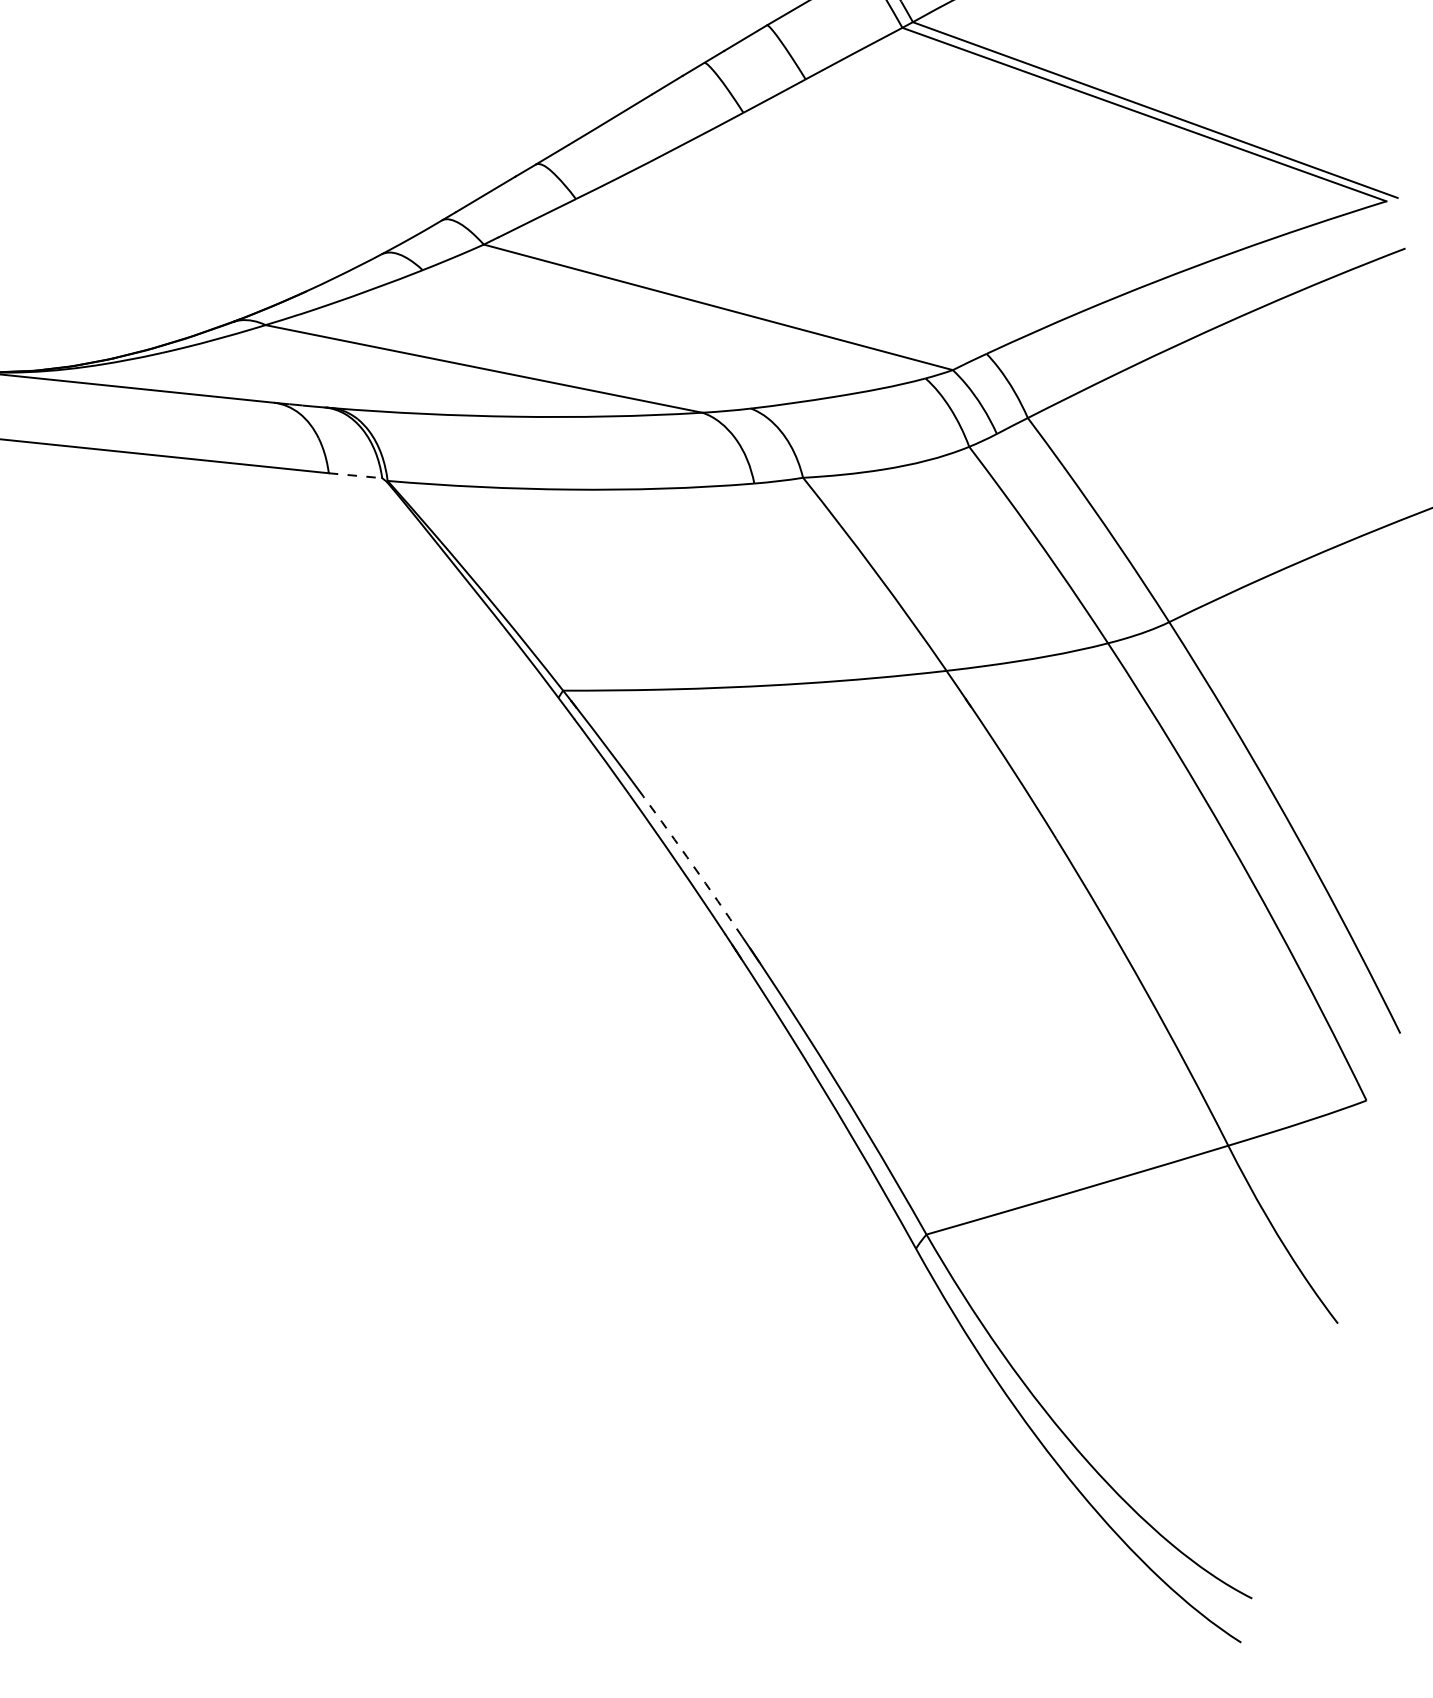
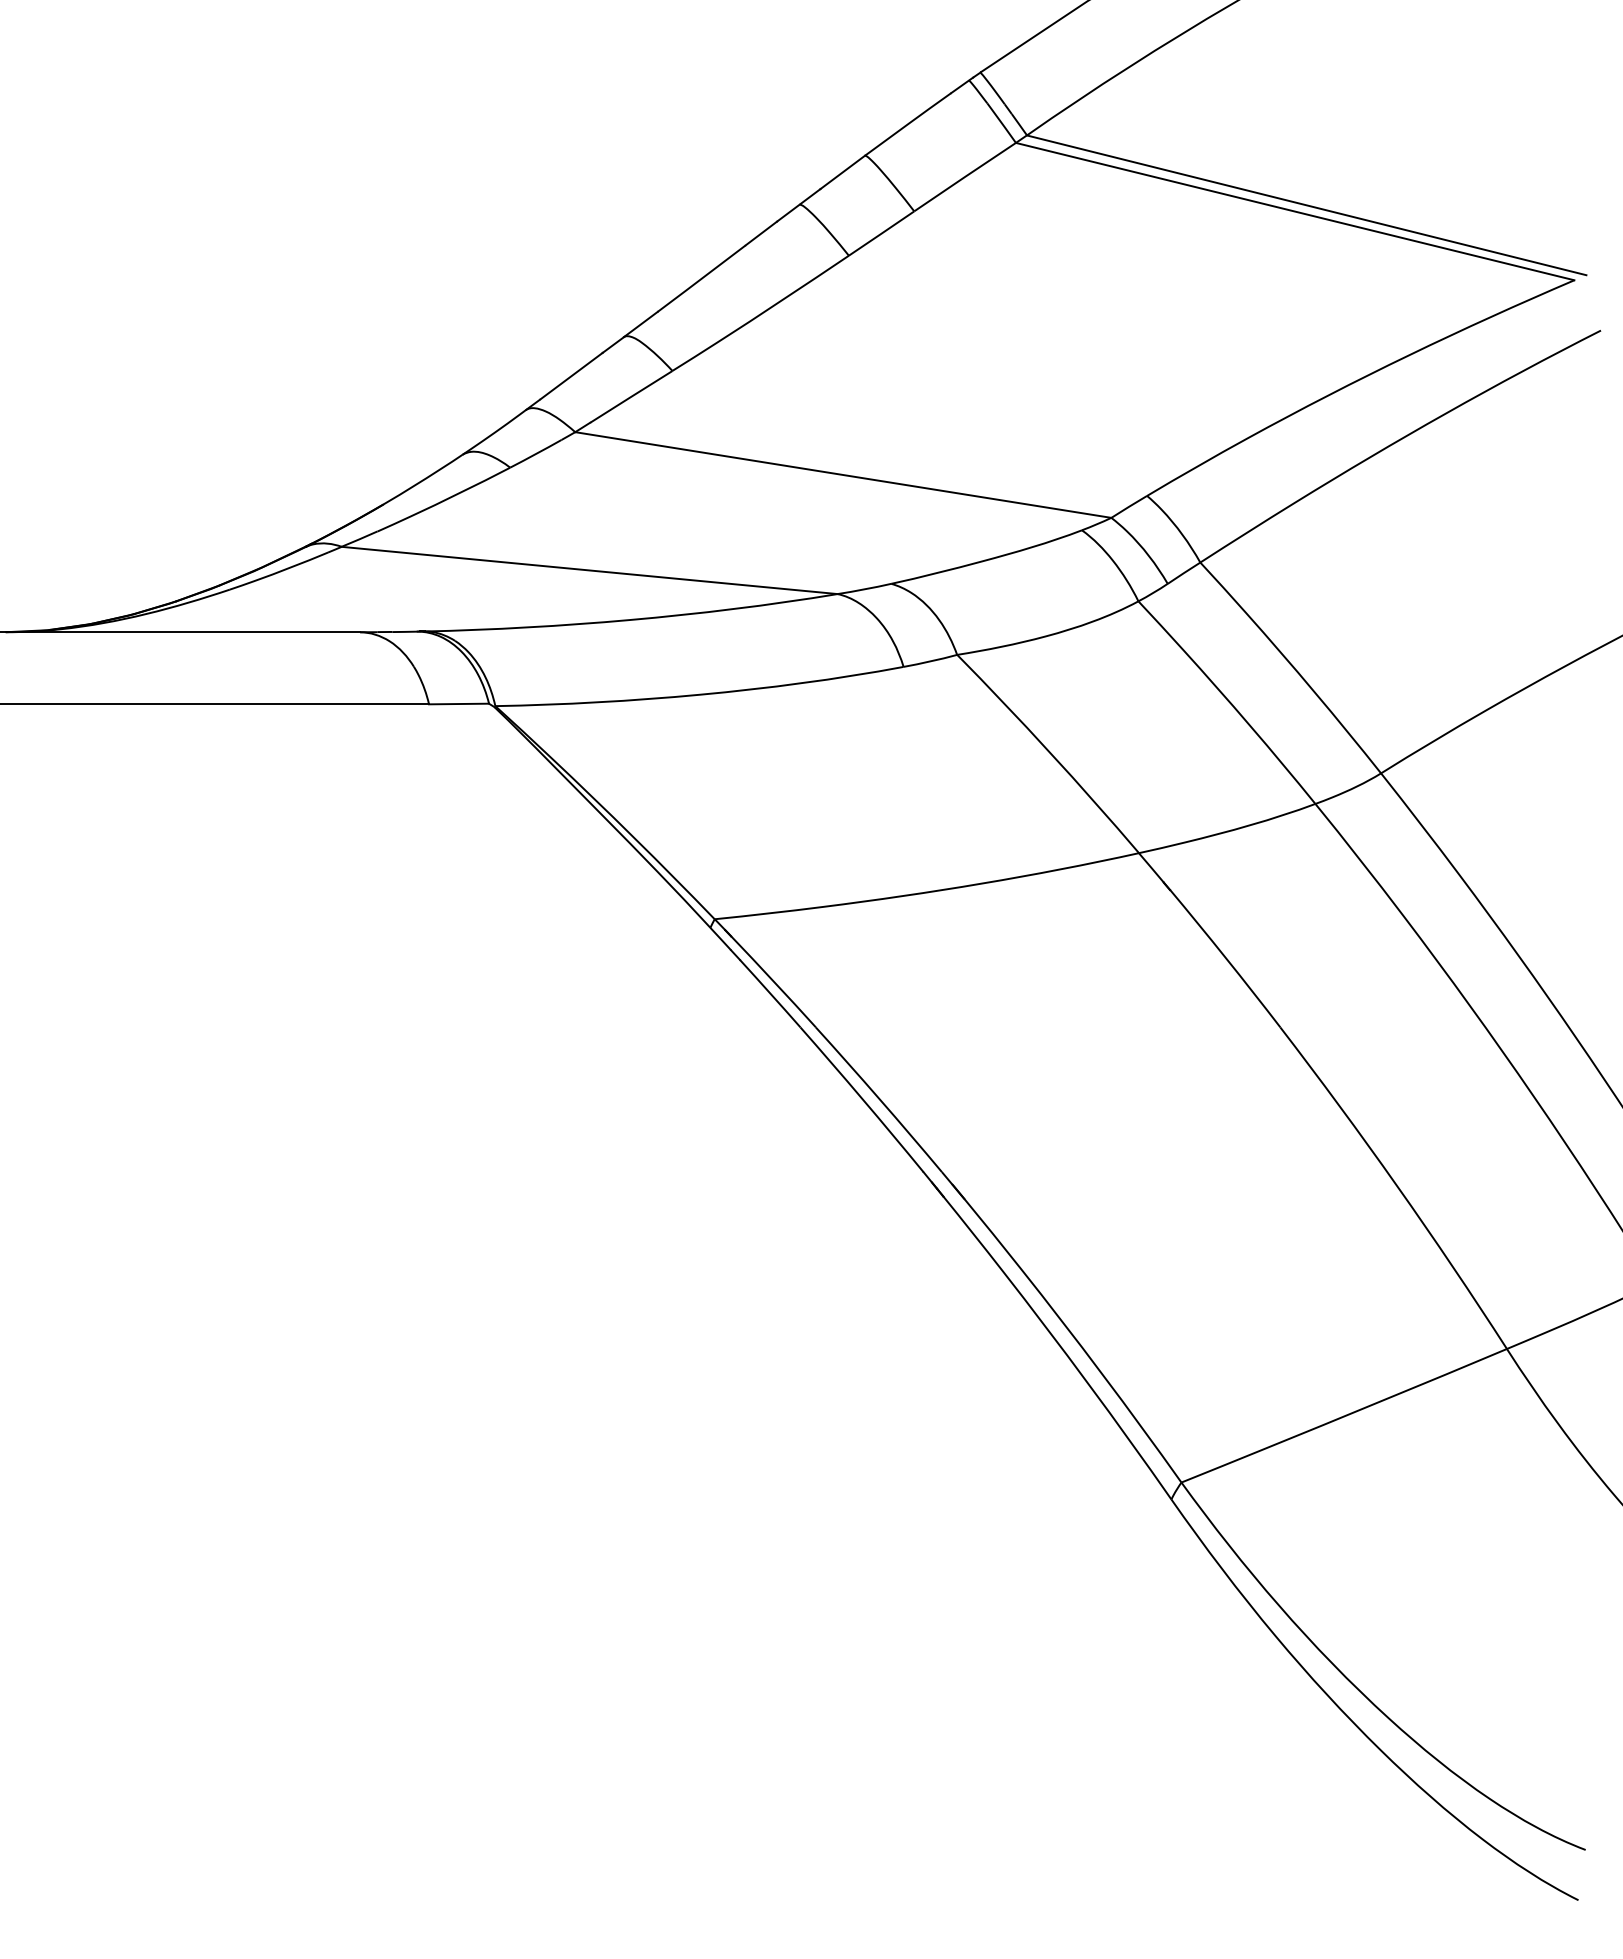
line: (355, 476) -> (459, 704), dashed -> solid
arc: (693, 866) -> (879, 1099), dashed -> solid

